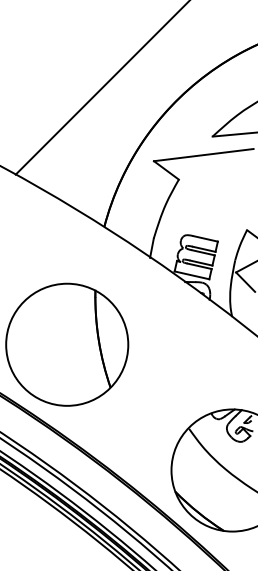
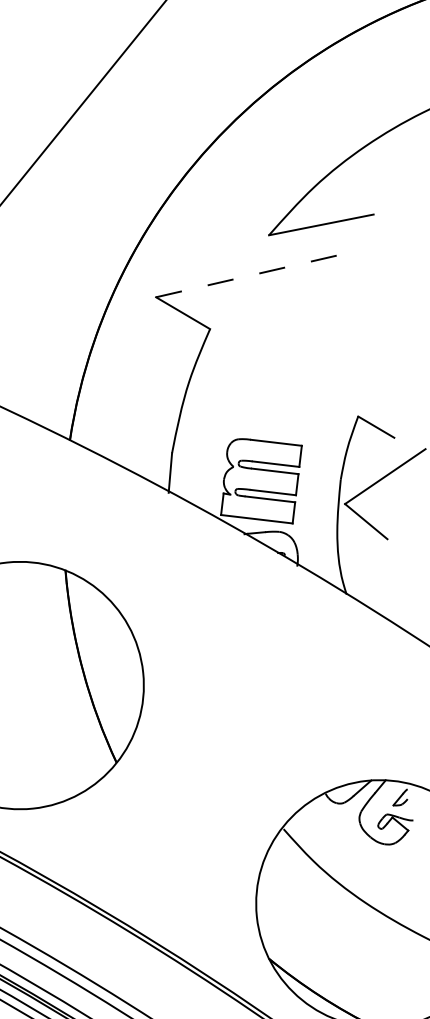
line: (204, 155) -> (256, 275), solid -> dashed

